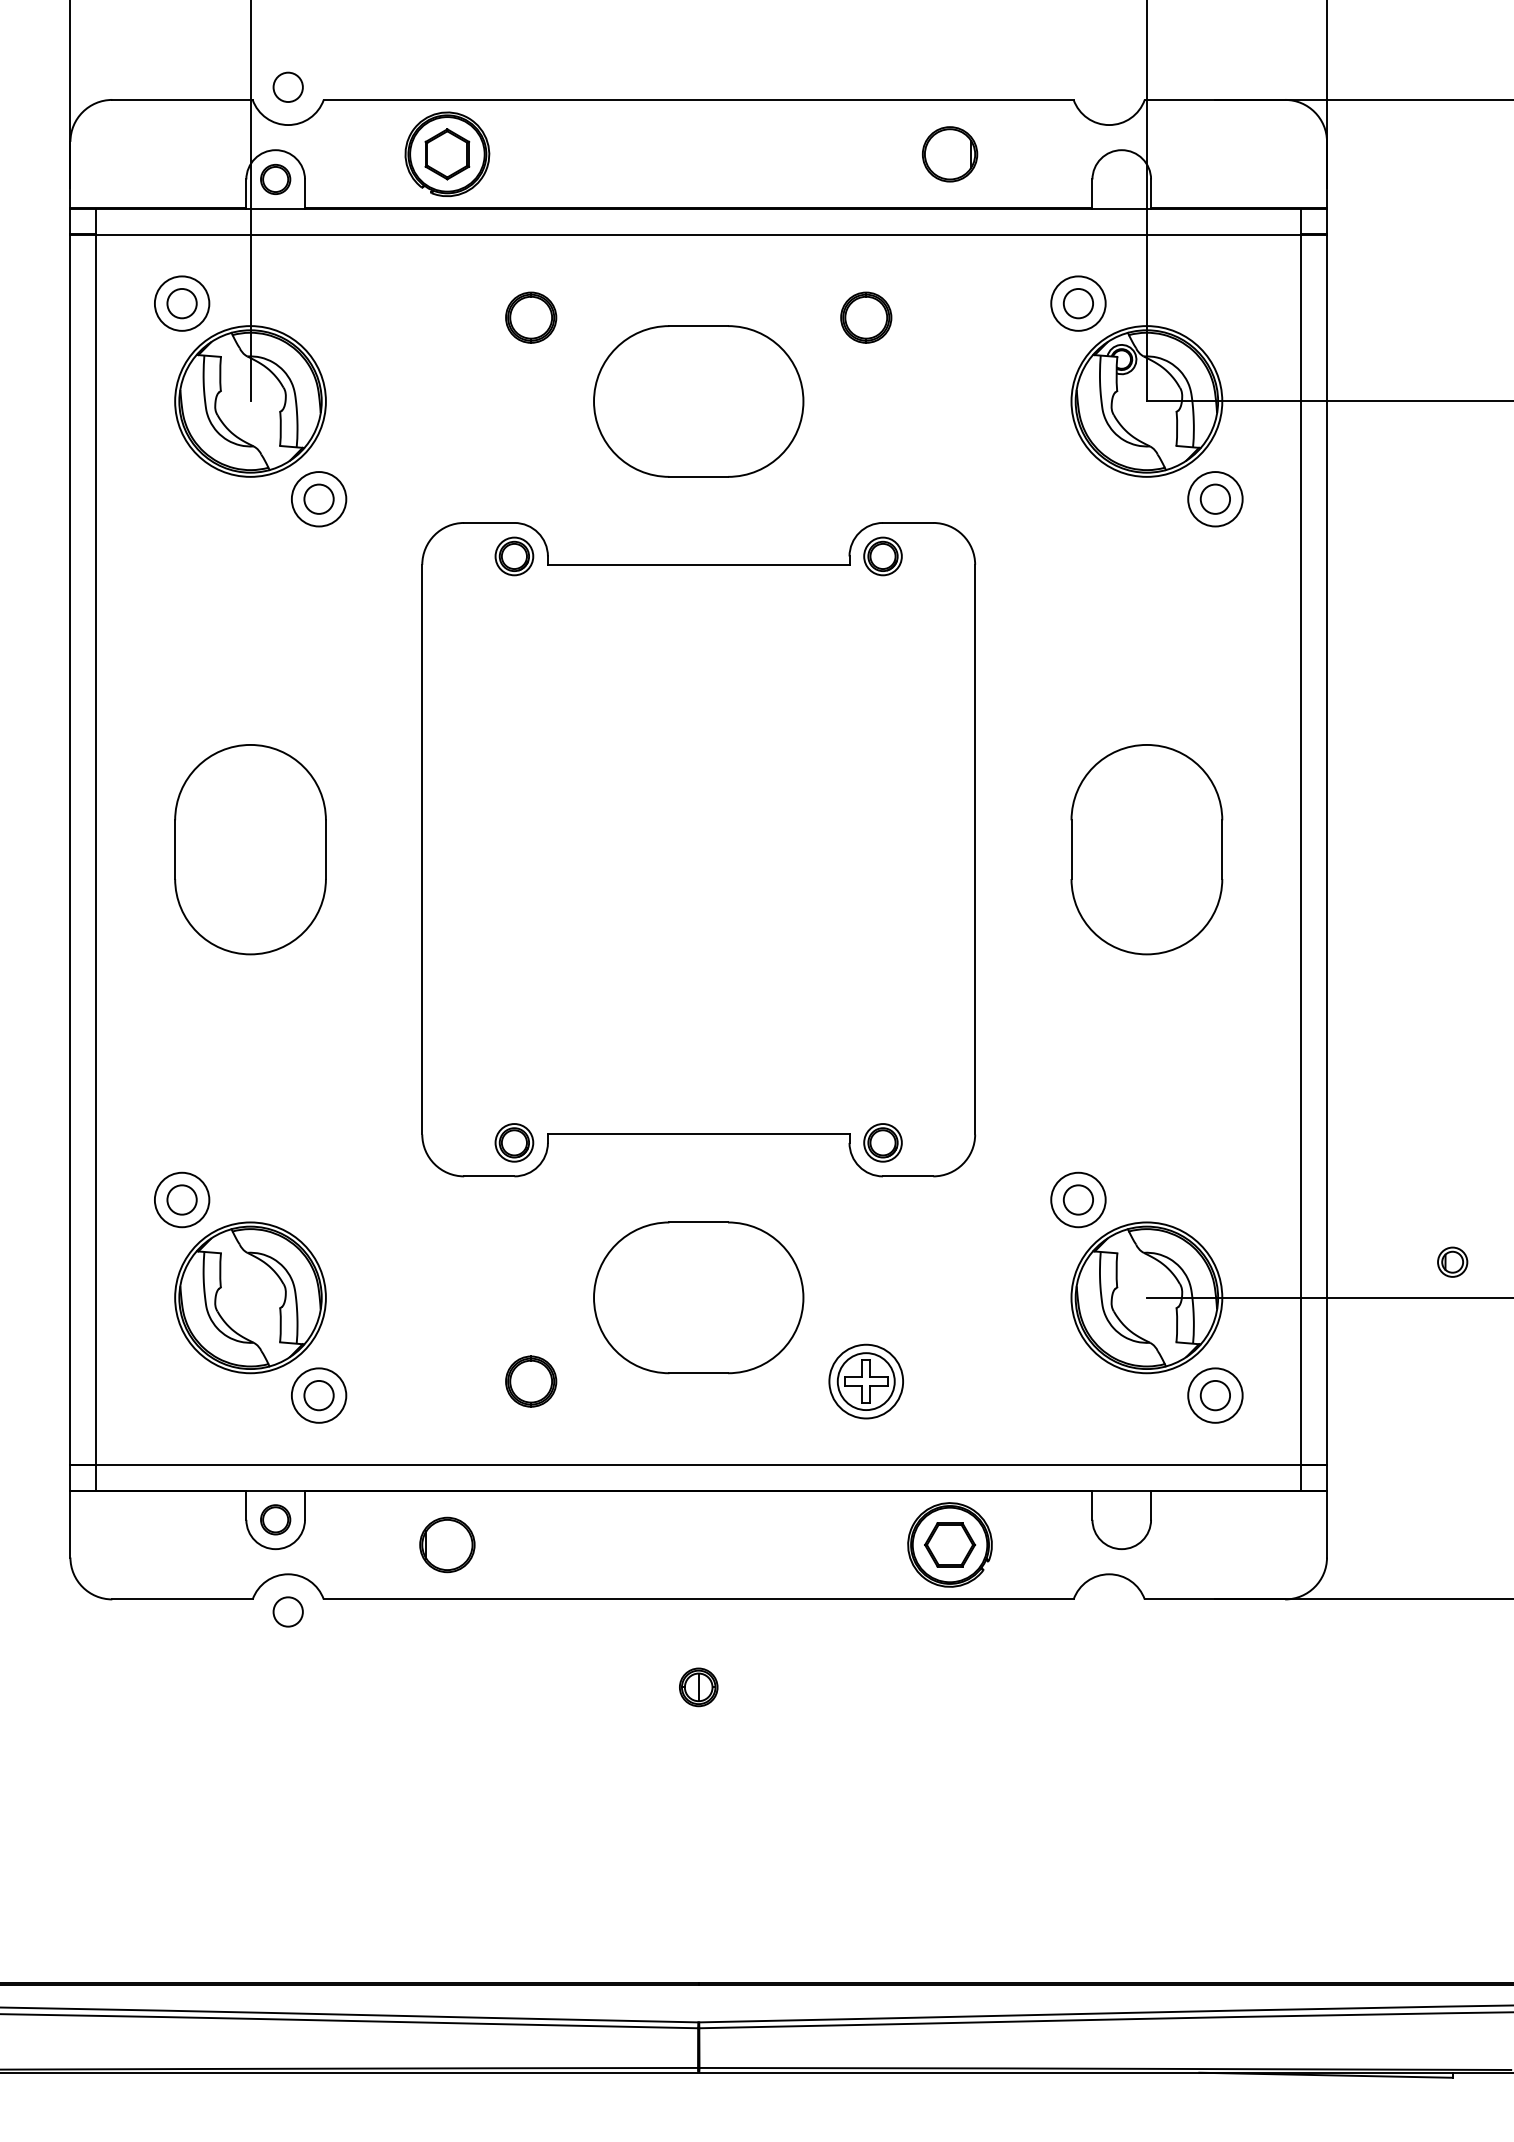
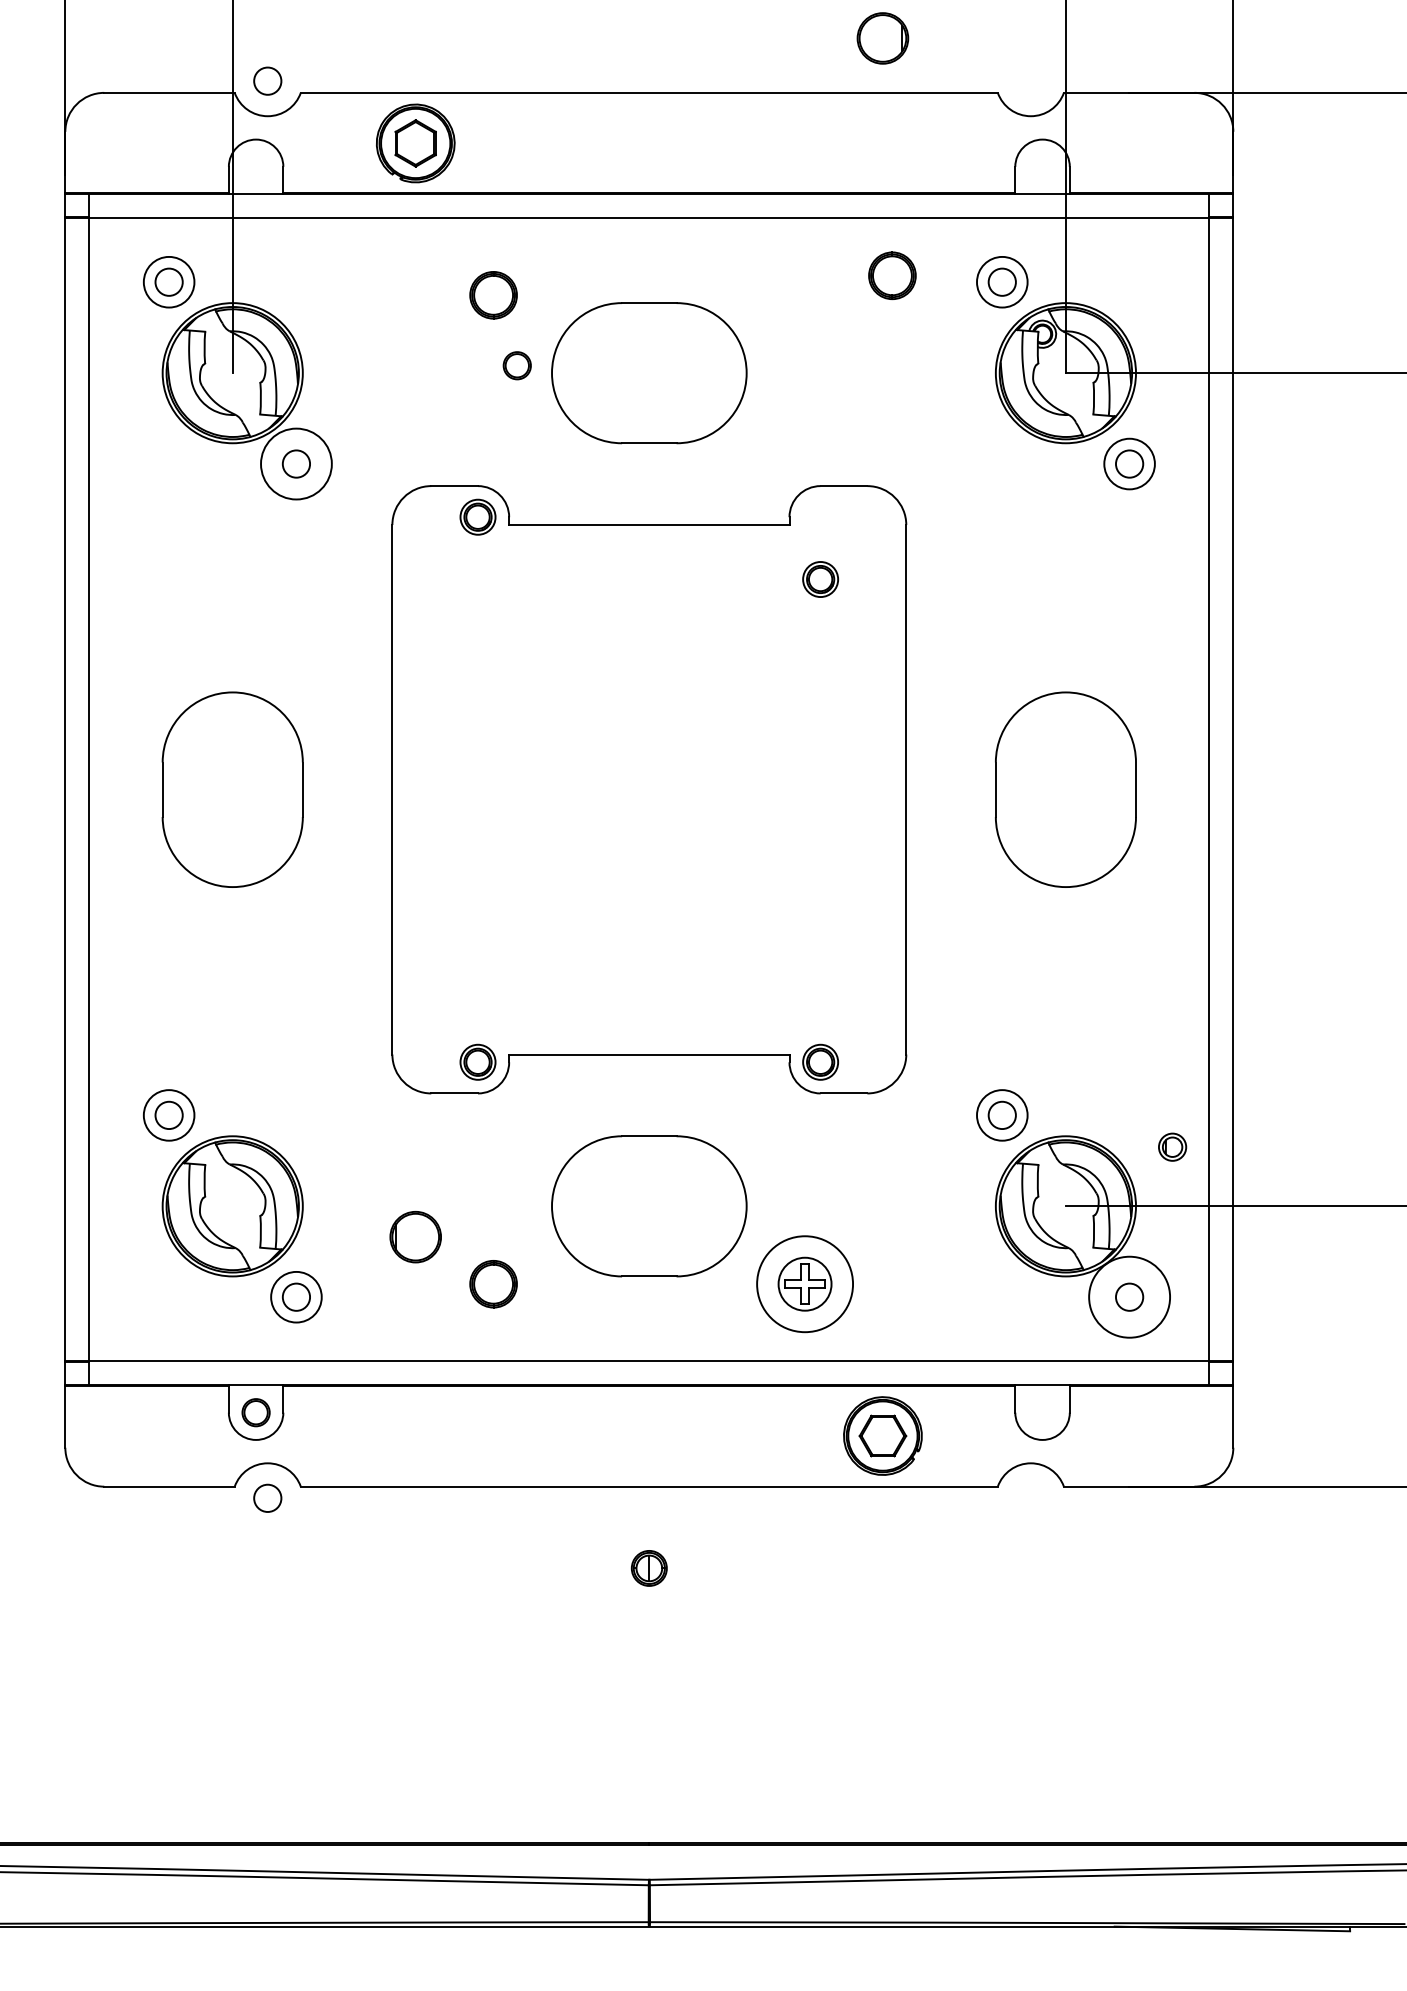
part: (949, 154) -> (882, 38), moved
part: (275, 179) -> (517, 365), moved
part: (866, 317) -> (892, 275), moved
circle: (318, 499) -> (295, 464), size x1.4
part: (882, 556) -> (820, 579), moved
part: (1452, 1261) -> (1172, 1146), moved
circle: (866, 1381) -> (805, 1284), size x1.4
circle: (1215, 1395) -> (1129, 1297), size x1.6
part: (447, 1544) -> (415, 1236), moved

